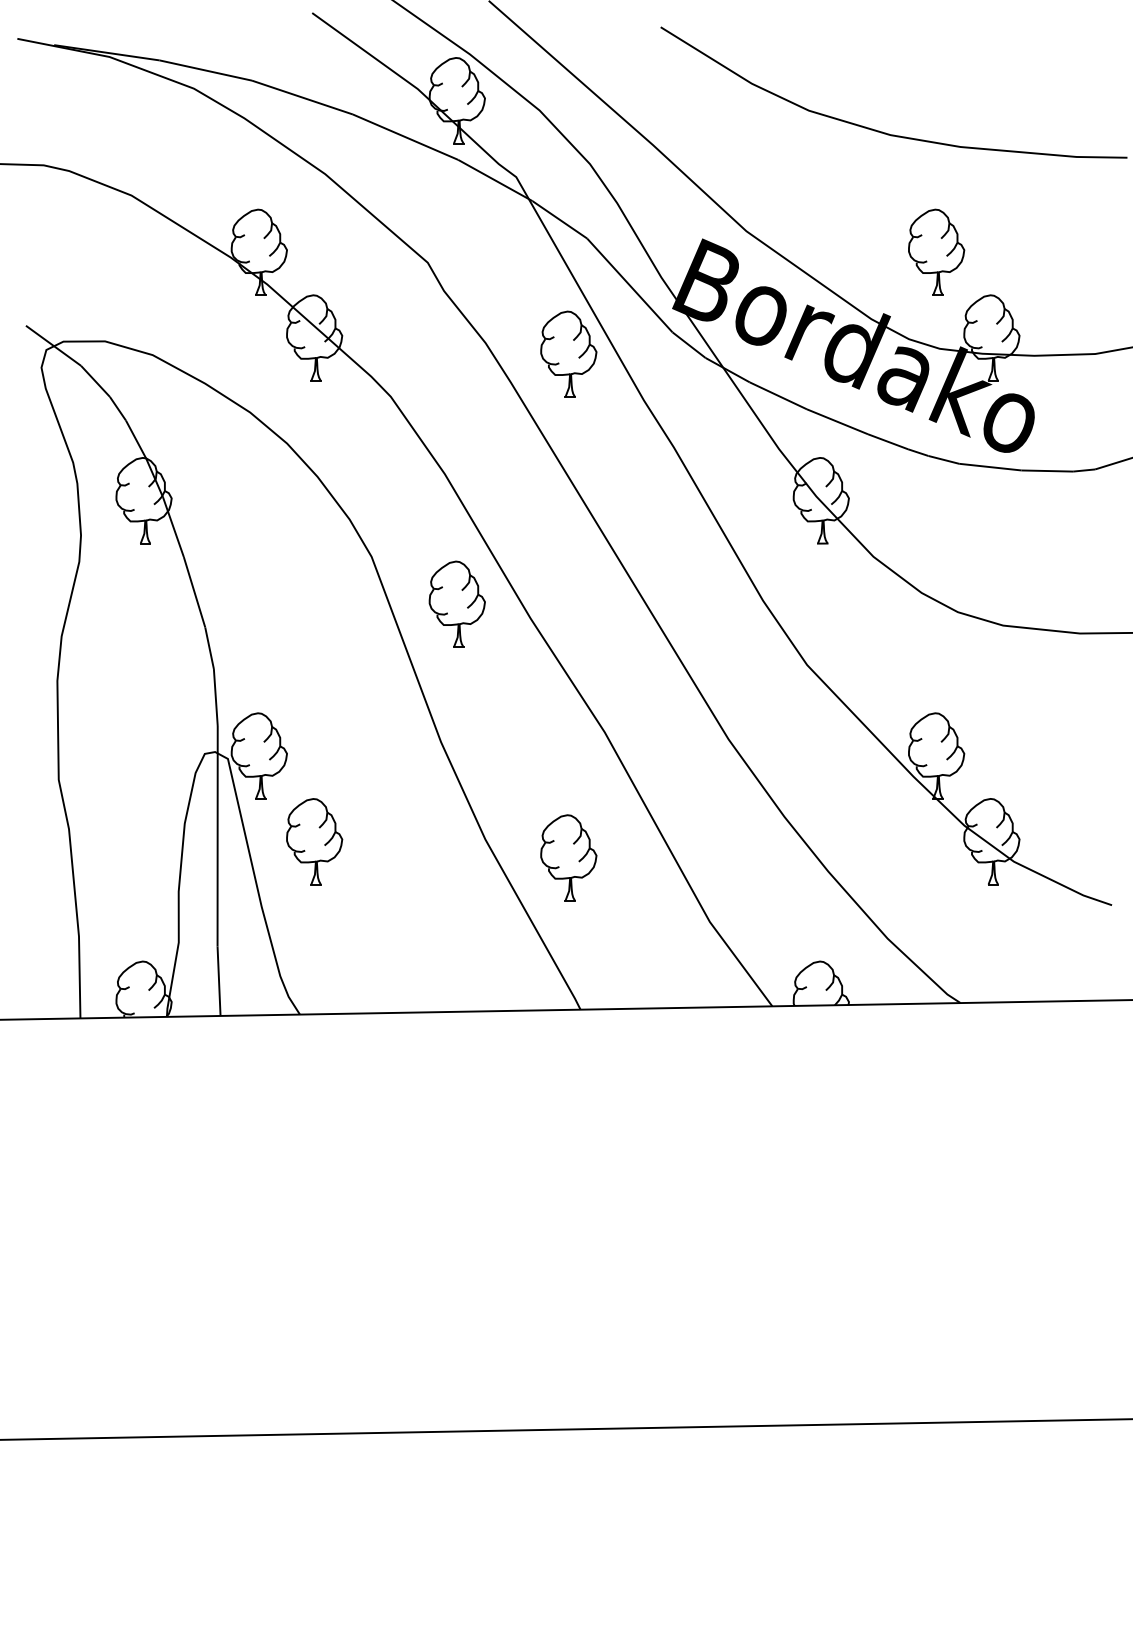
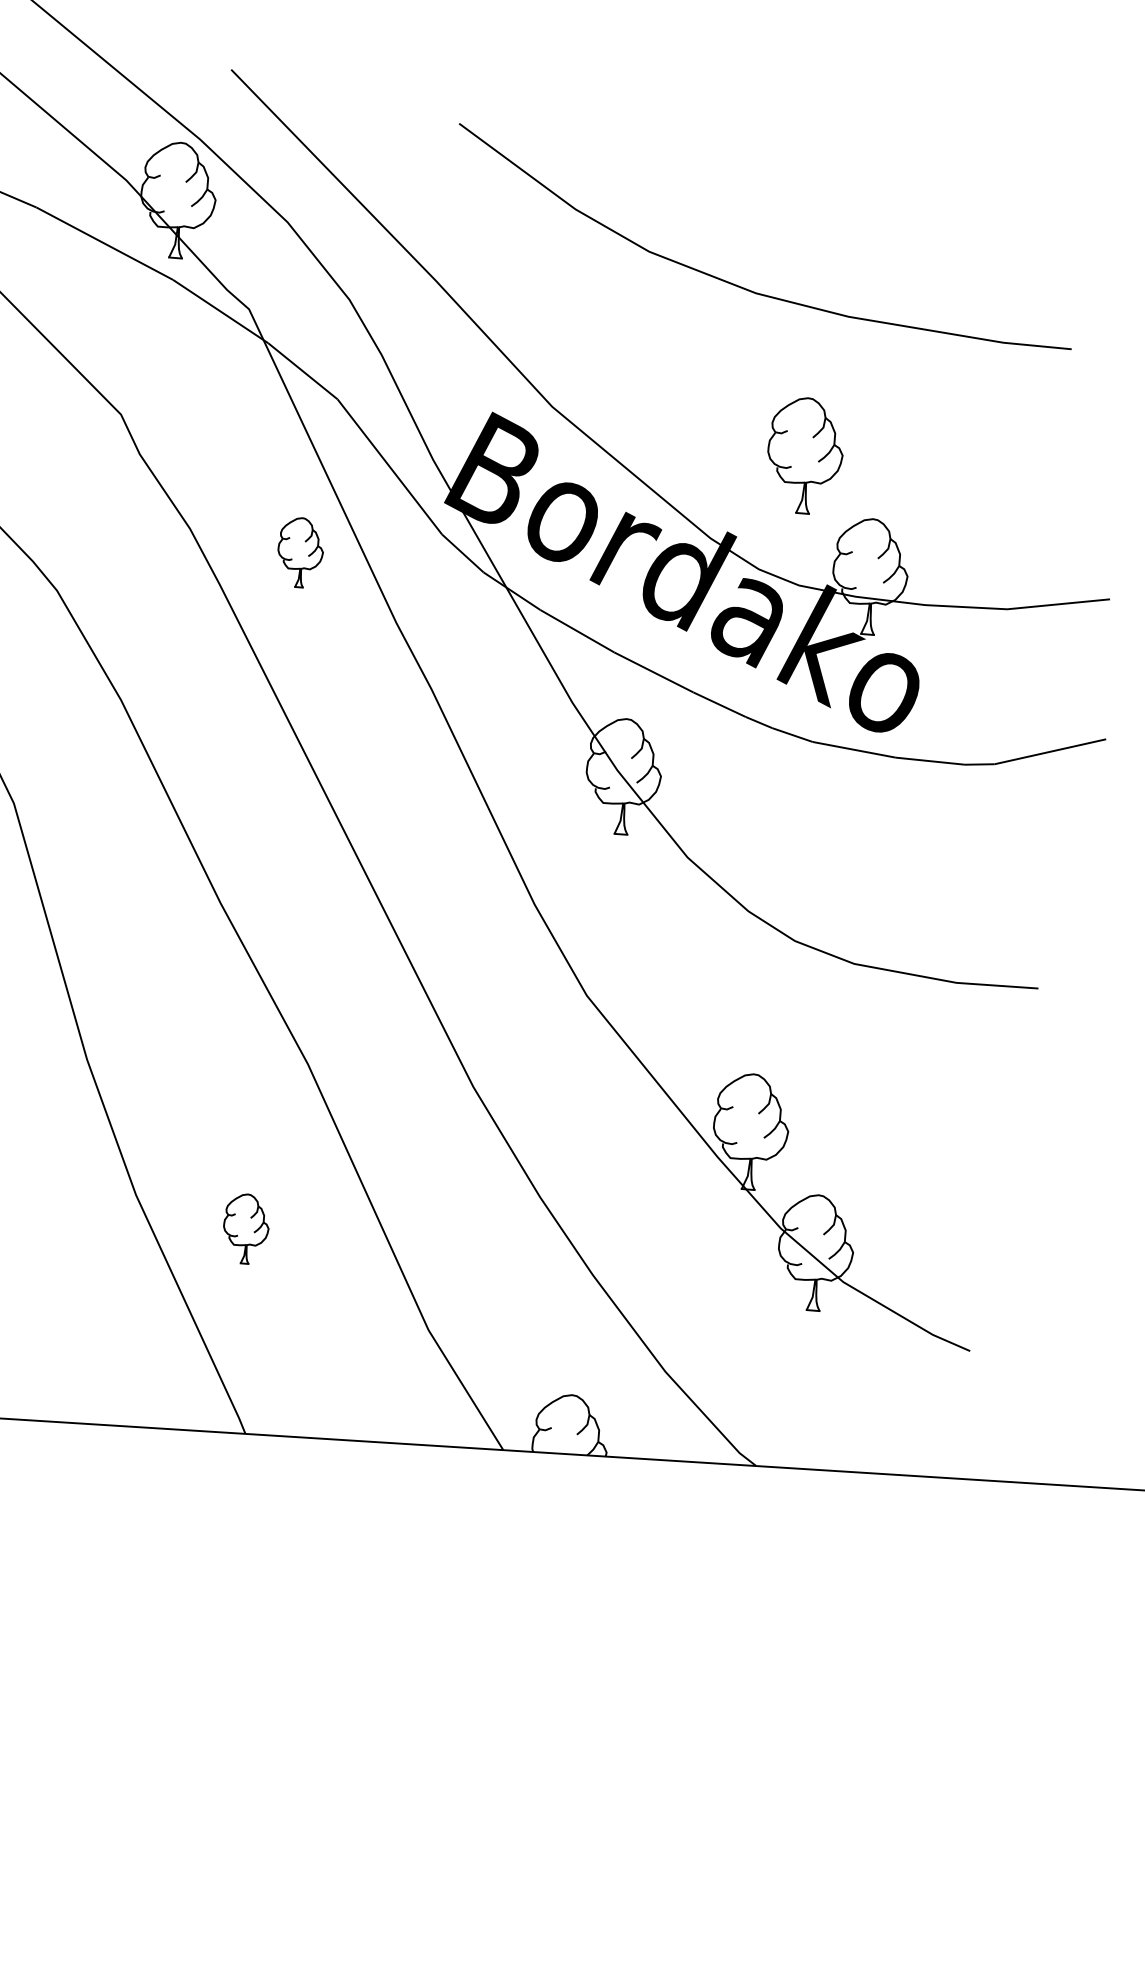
part: (568, 353) -> (300, 551), size x0.6
part: (456, 603) -> (122, 875), removed
part: (568, 857) -> (245, 1228), size x0.6

